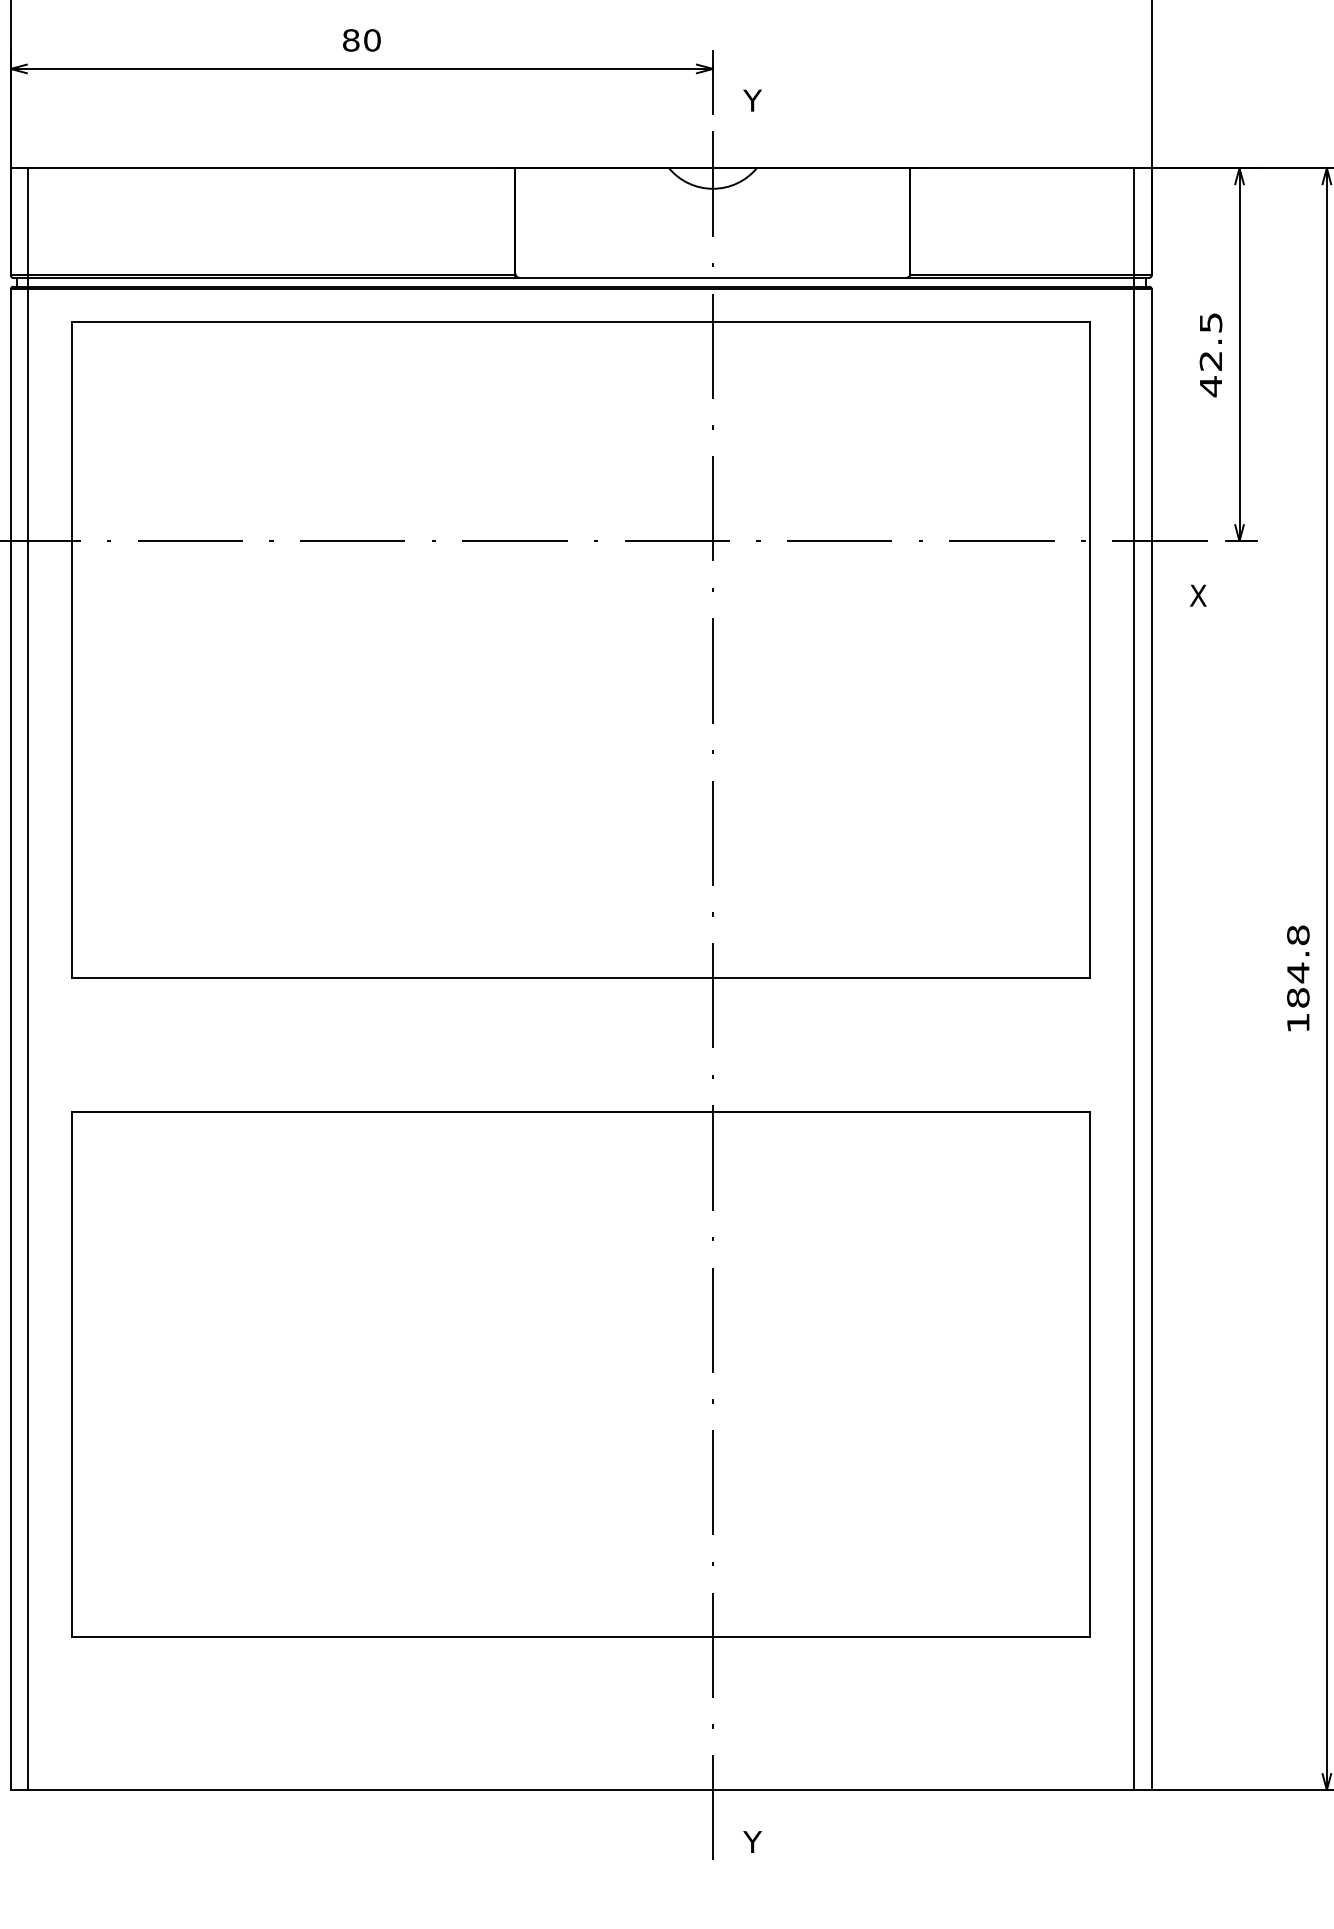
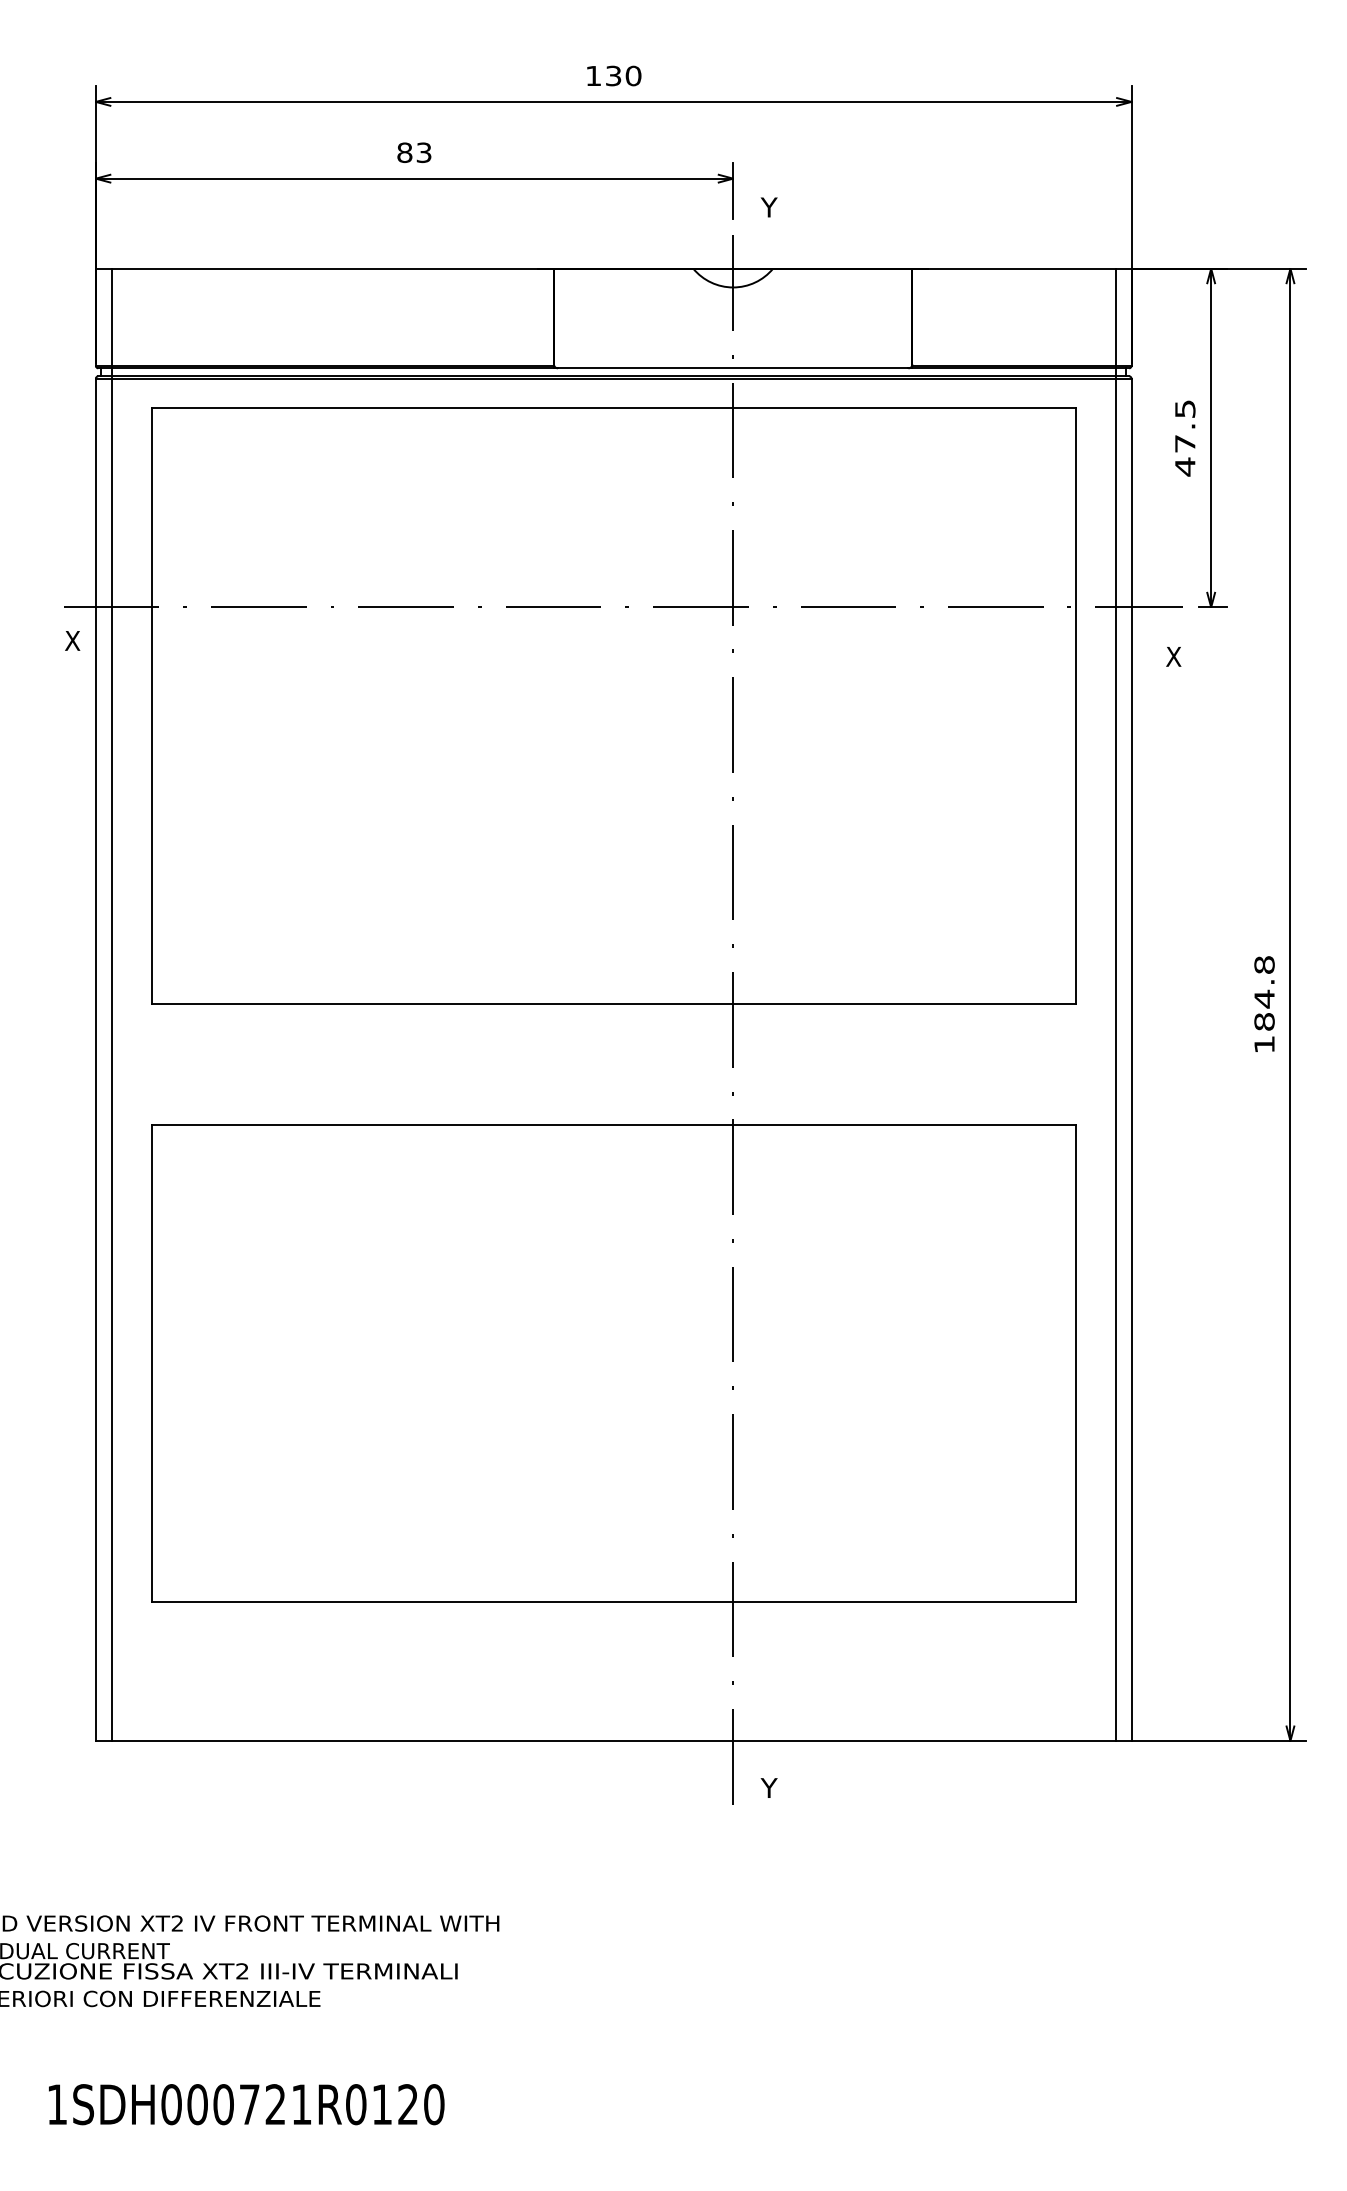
text: (371, 40) -> (423, 152), 80 -> 83
text: (1211, 360) -> (1185, 443), 42.5 -> 47.5

